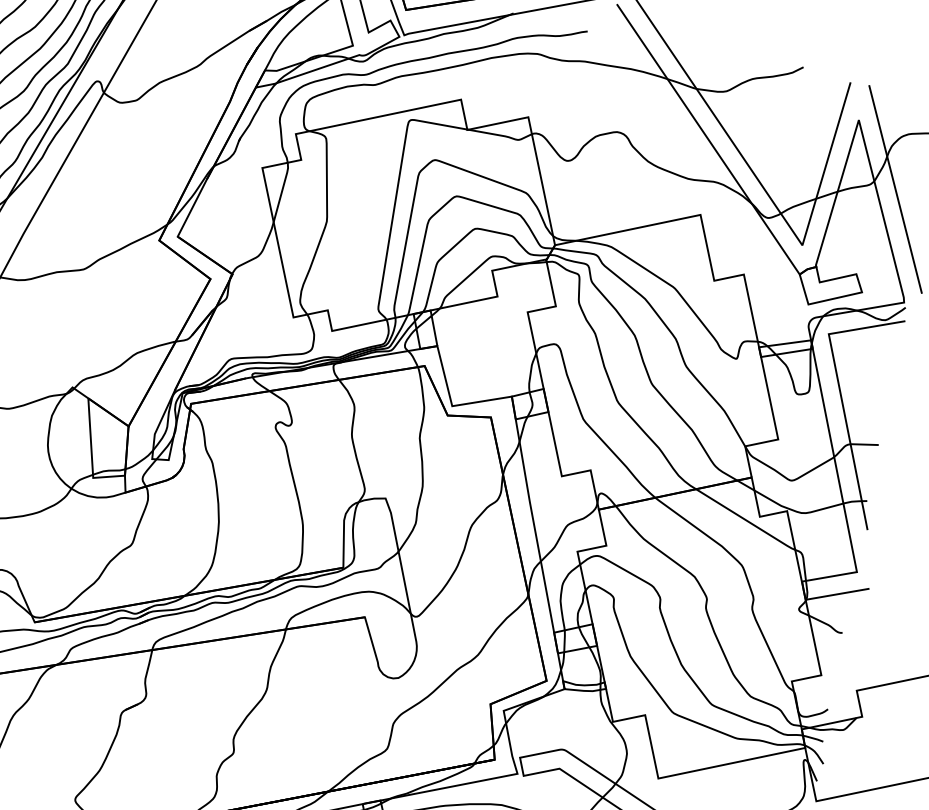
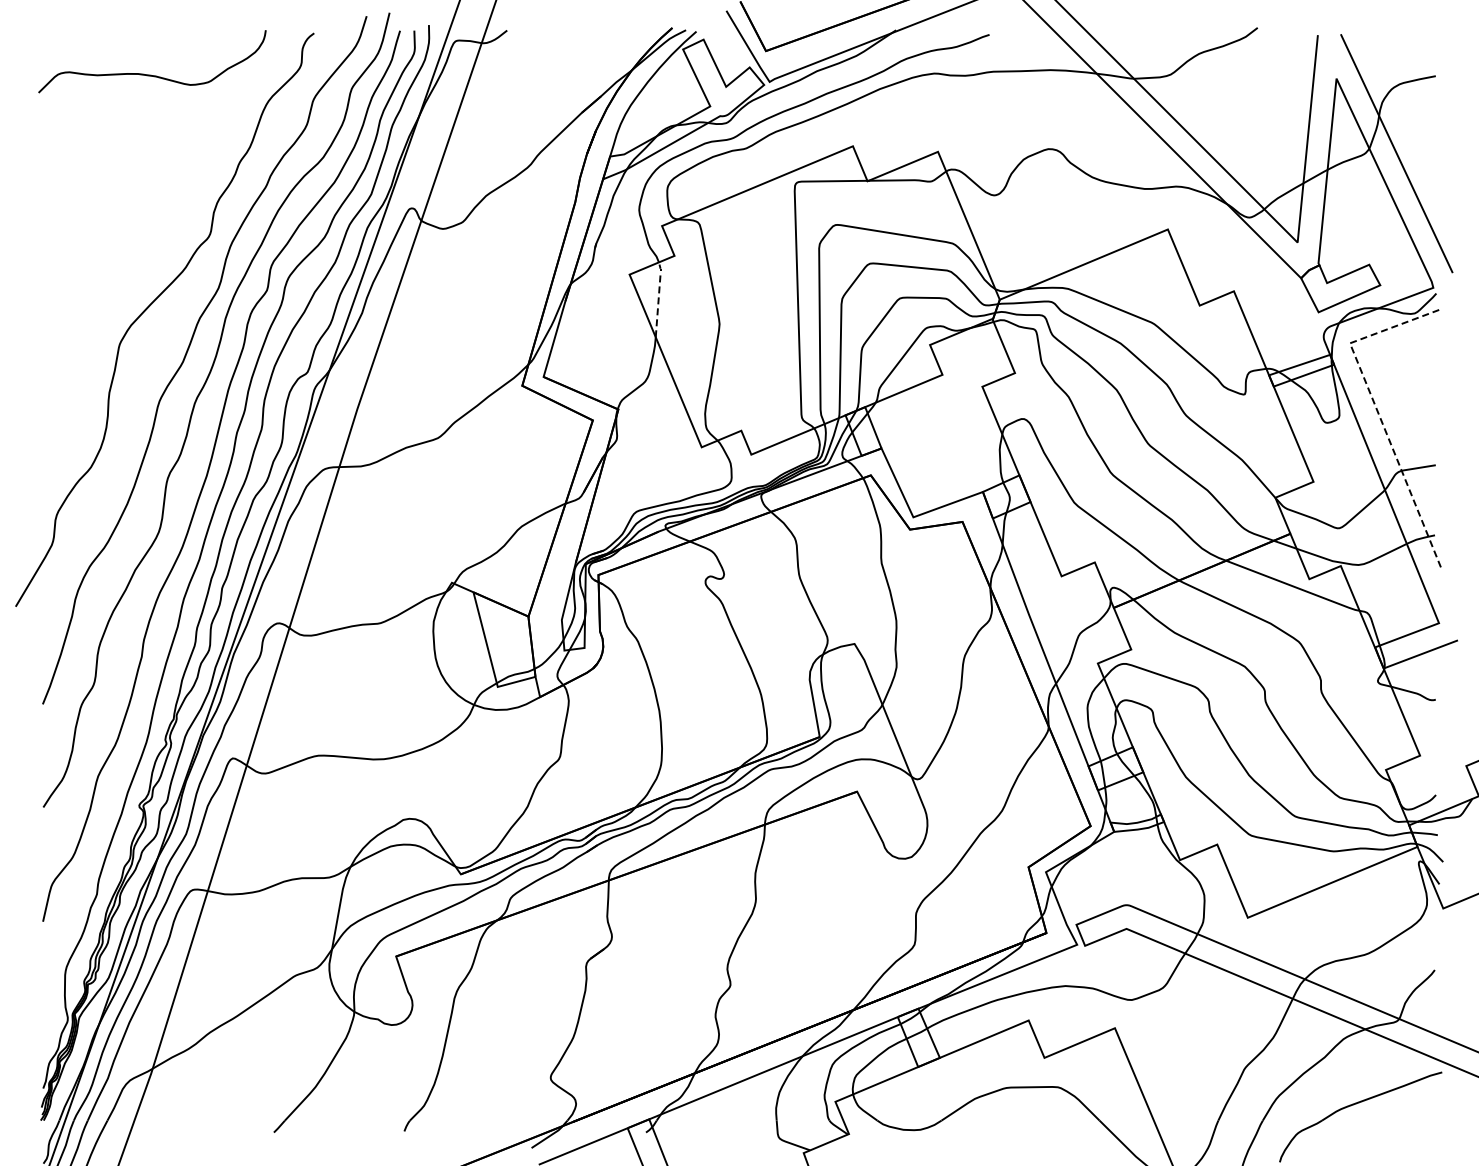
line: (282, 190) -> (658, 297), solid -> dashed
line: (840, 393) -> (1377, 411), solid -> dashed

